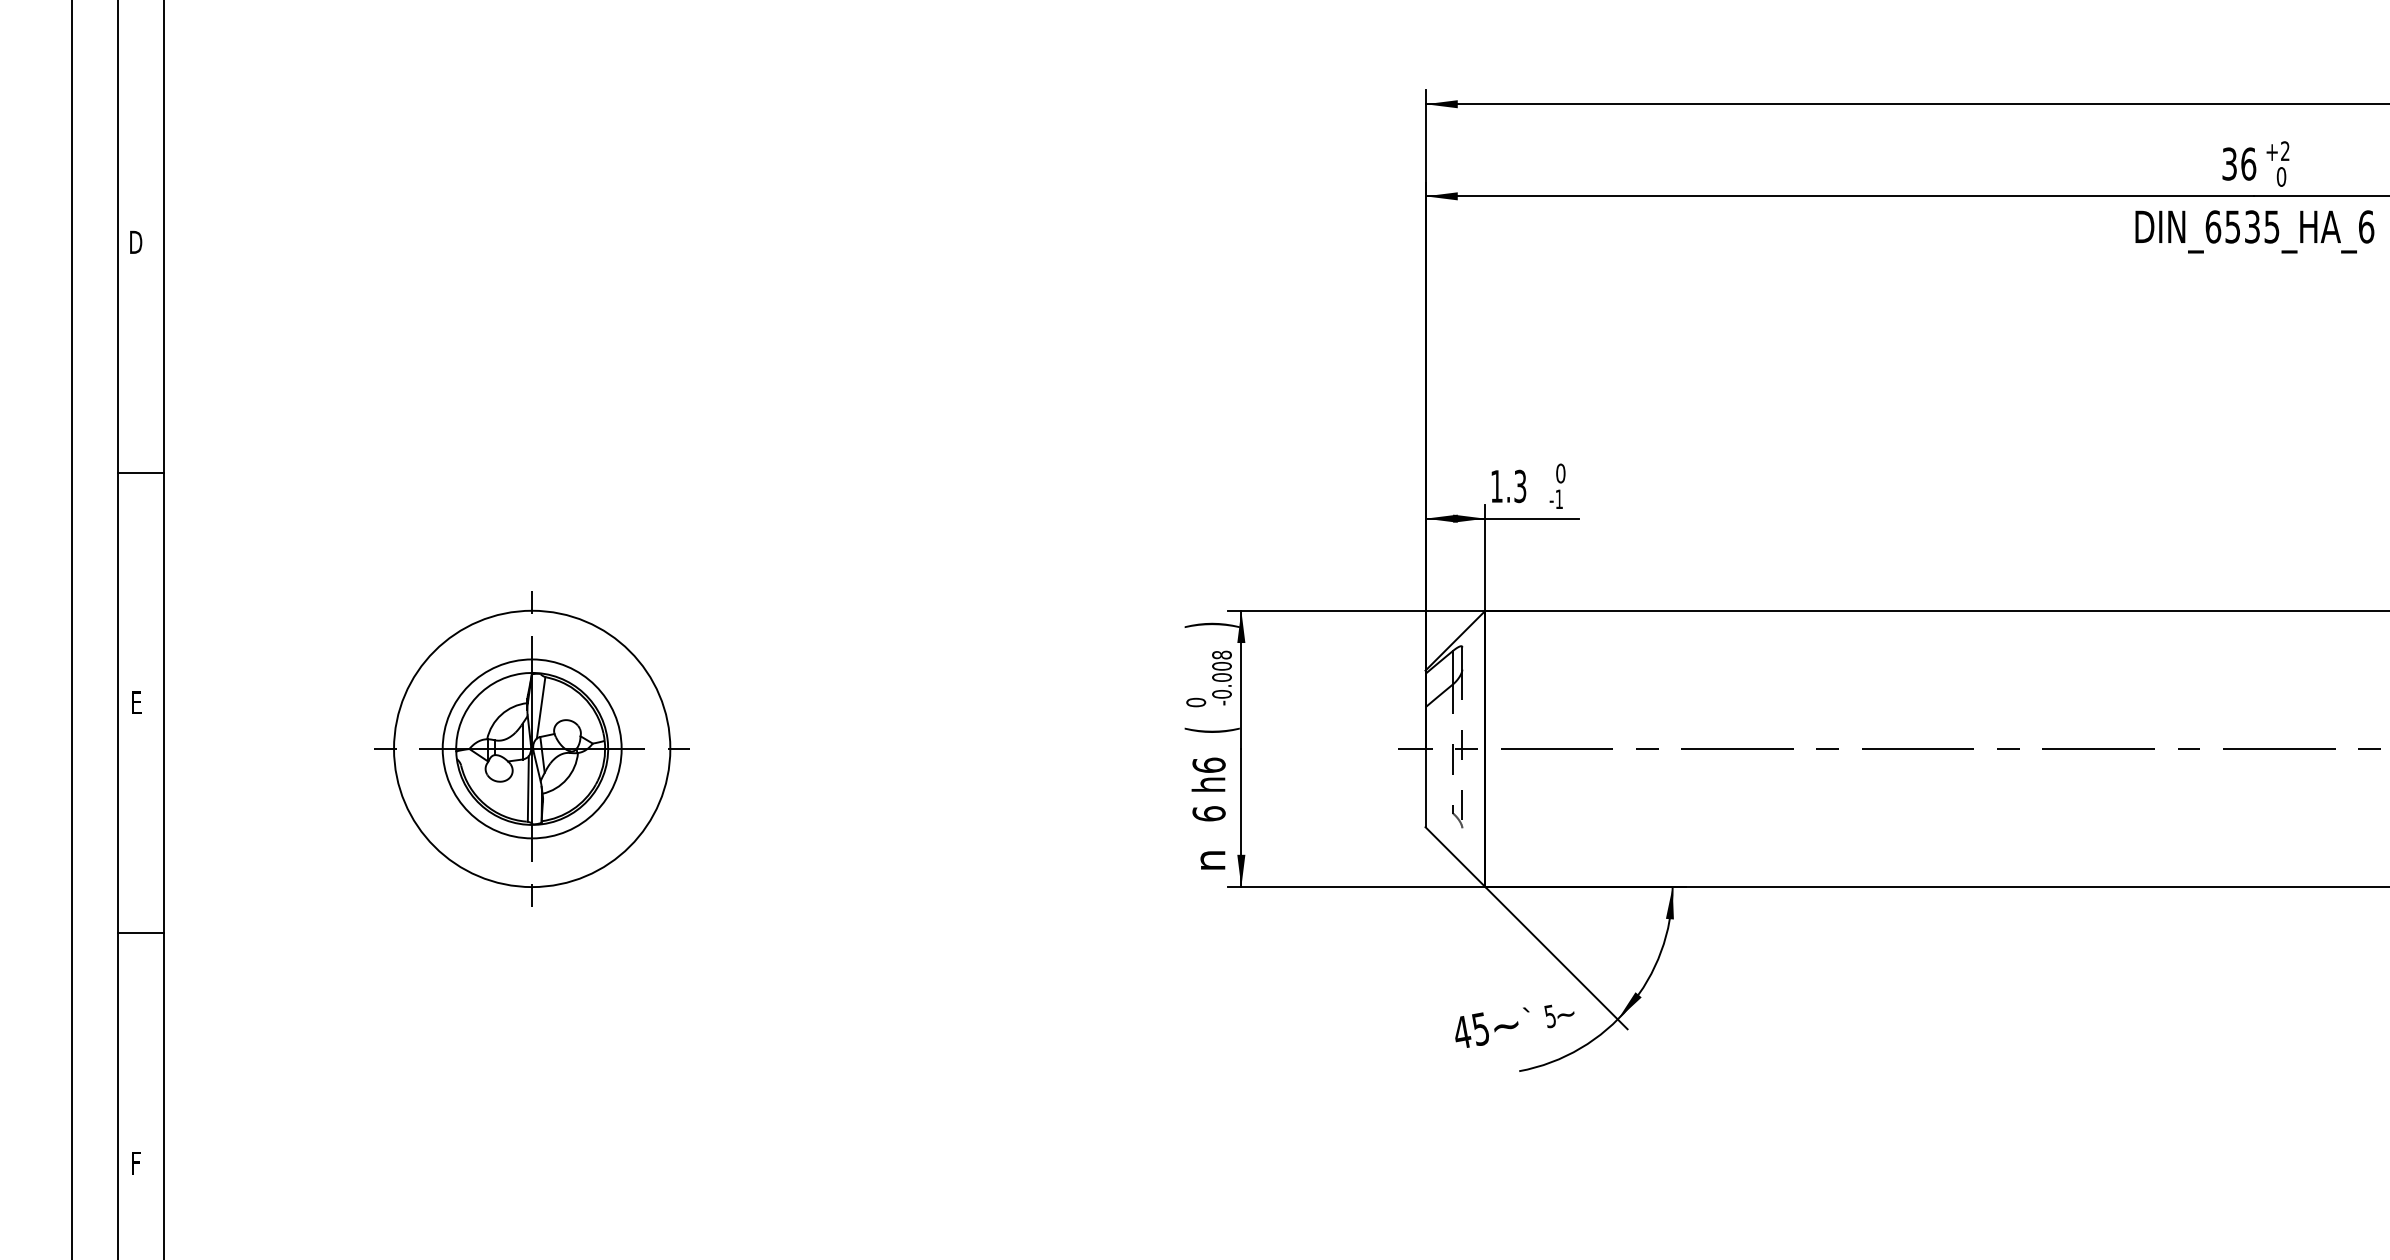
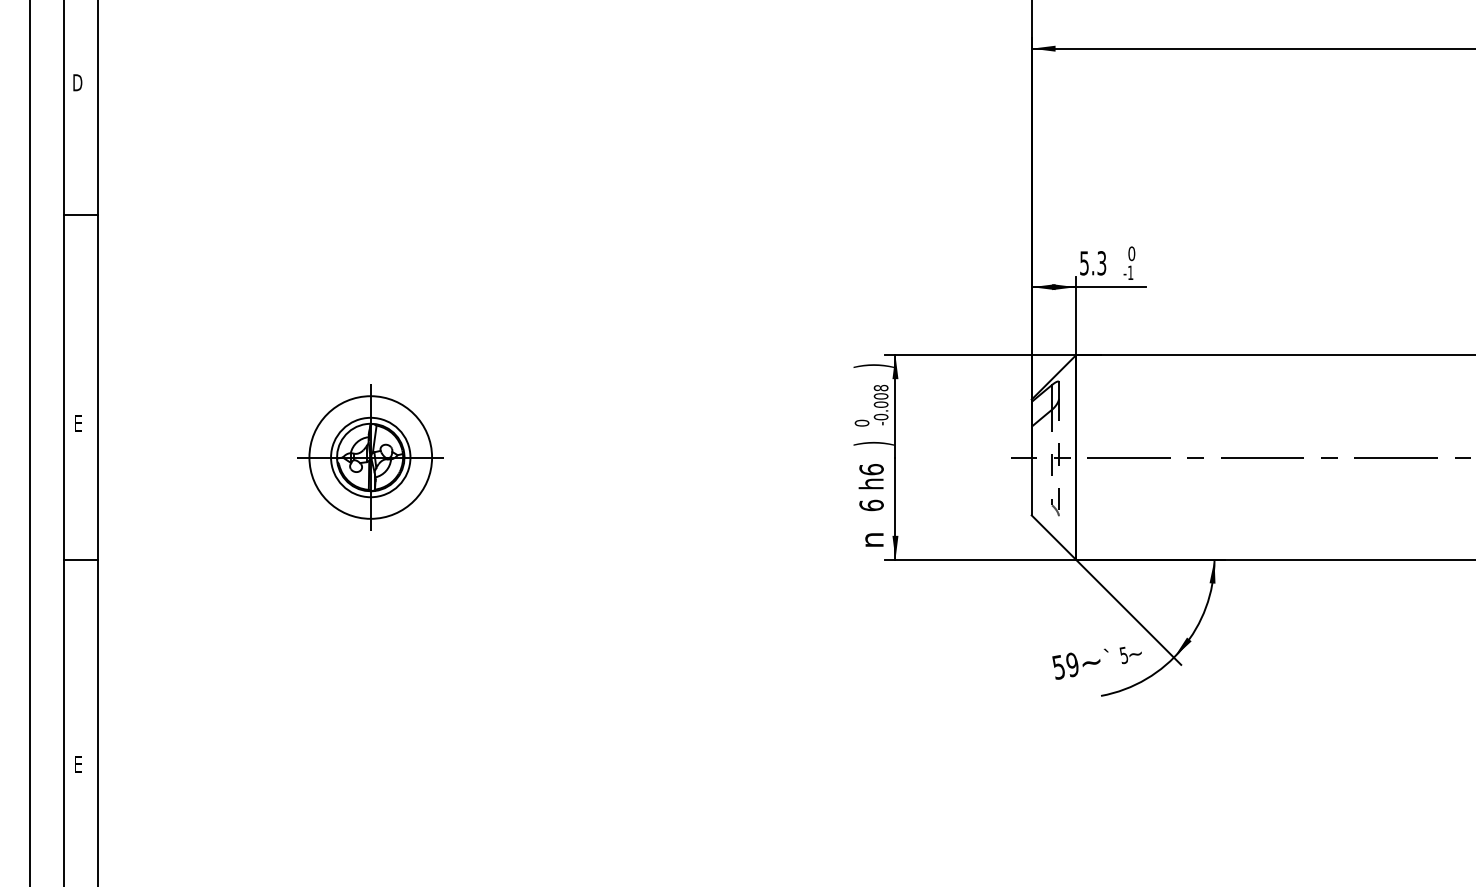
line: (140, 472) -> (81, 214), moved
text: (1496, 486) -> (1084, 263), 1.3 -> 5.3
text: (1211, 729) -> (873, 443), ( -> )
part: (531, 748) -> (370, 457), size x0.6
line: (140, 933) -> (81, 560), moved
text: (1470, 1030) -> (1064, 665), 45 -> 59
text: (137, 1167) -> (78, 767), F -> E

